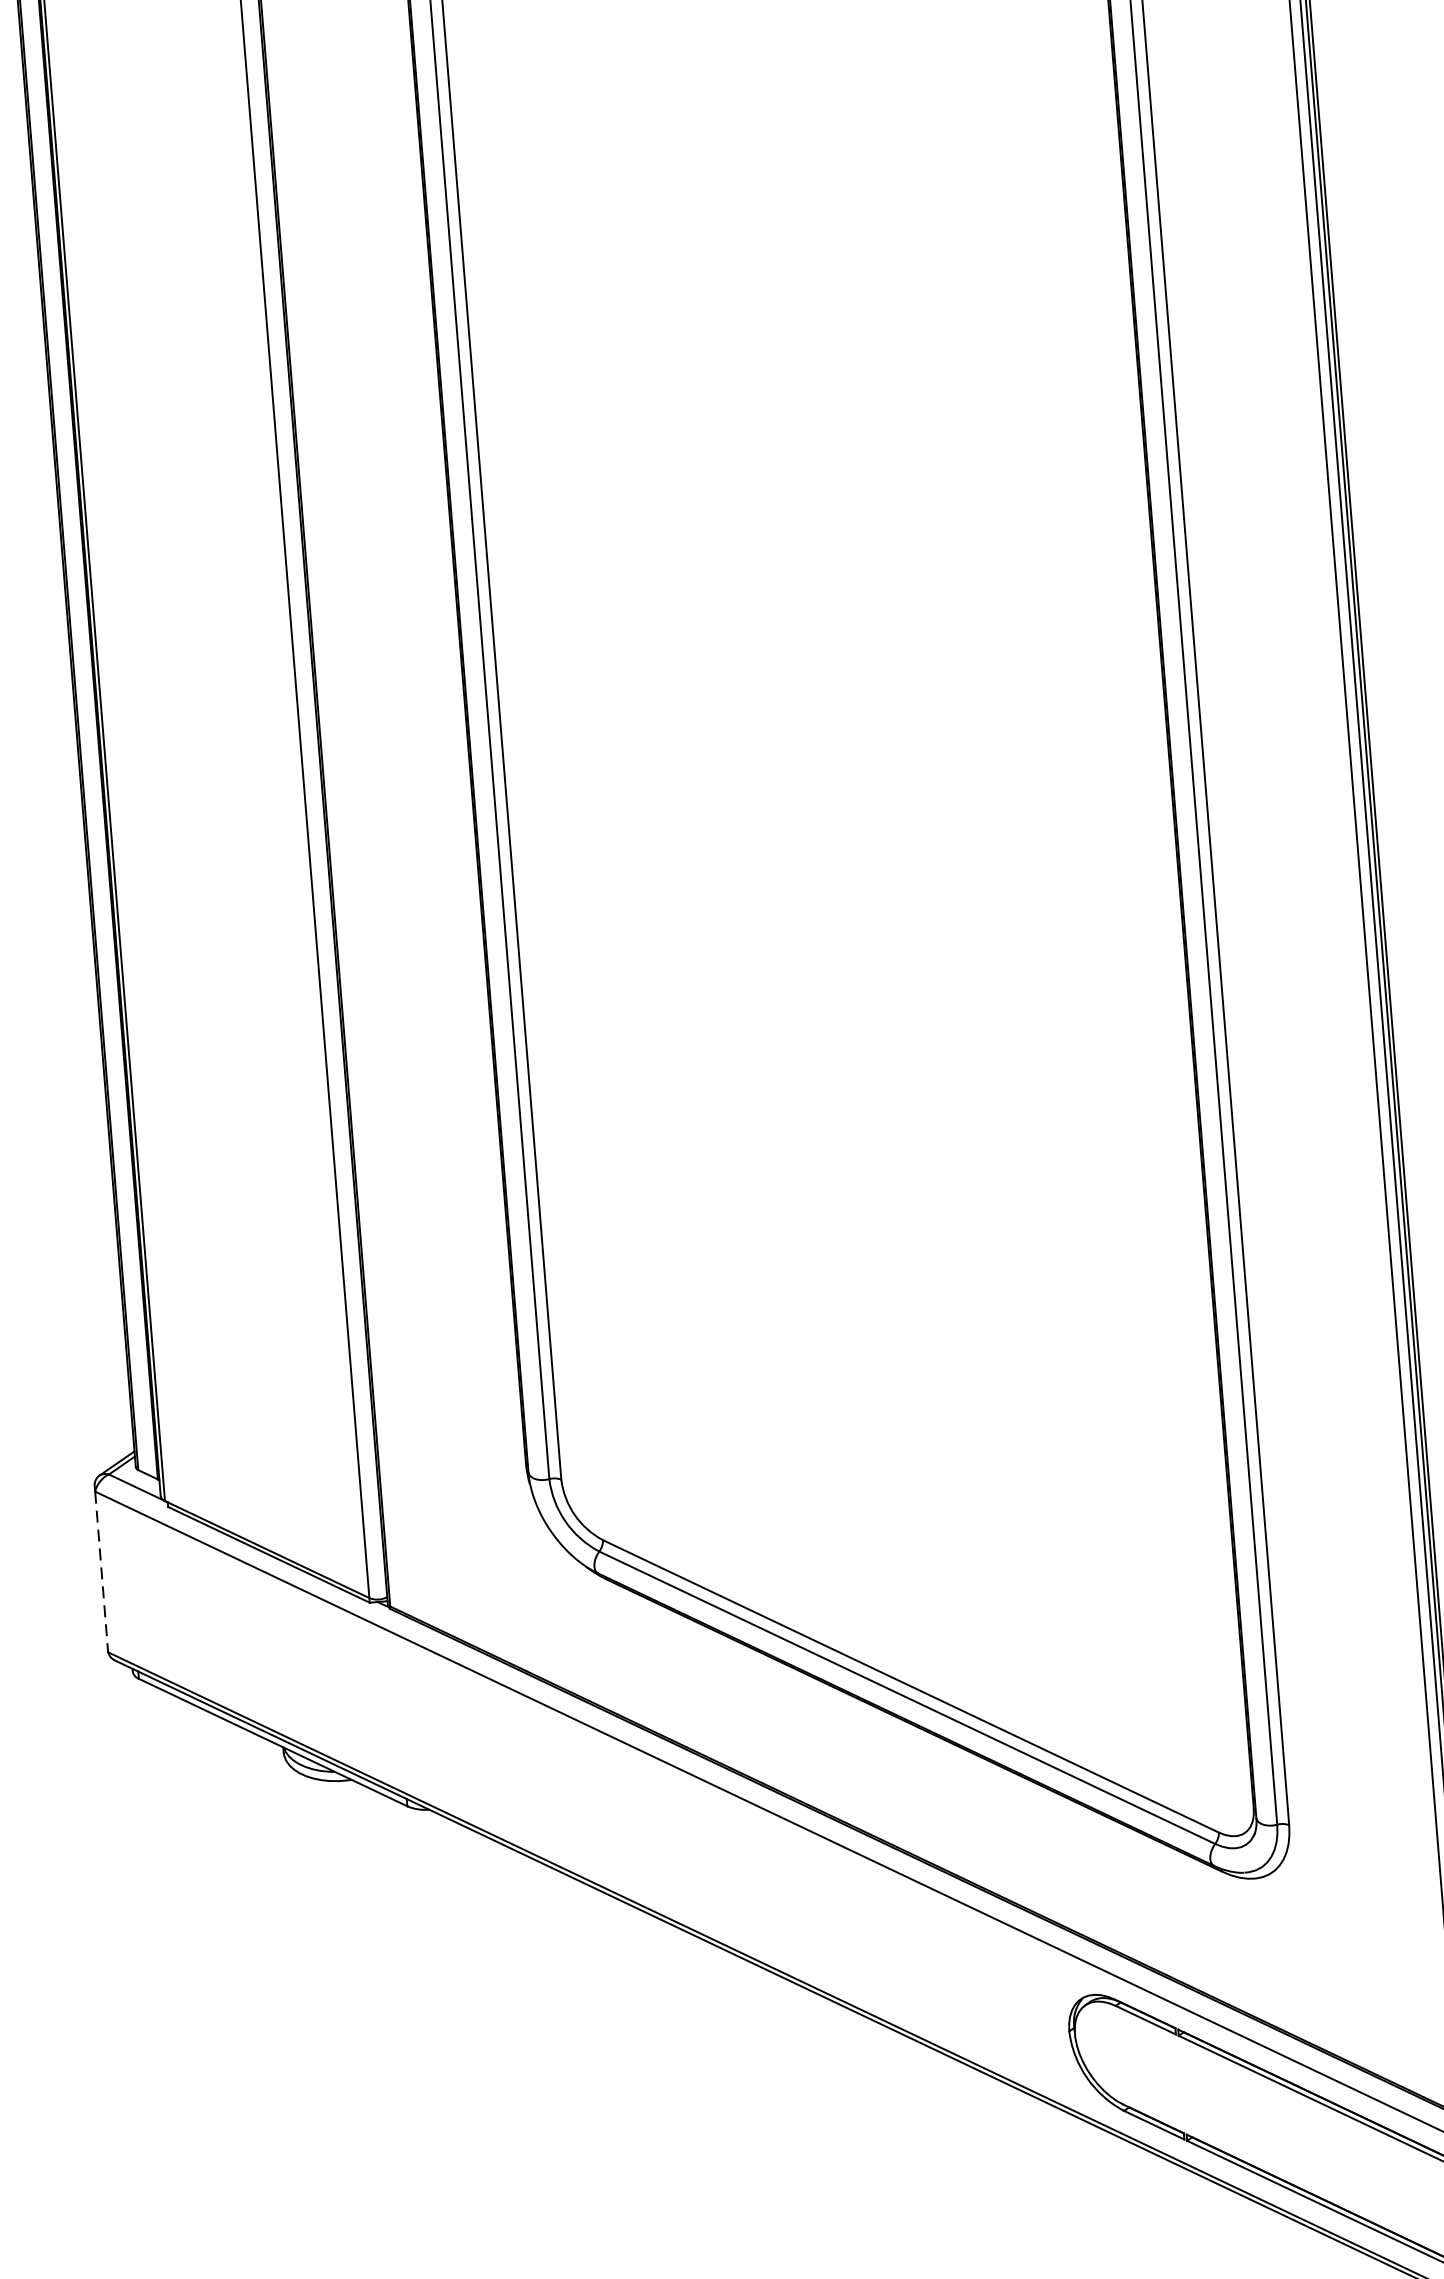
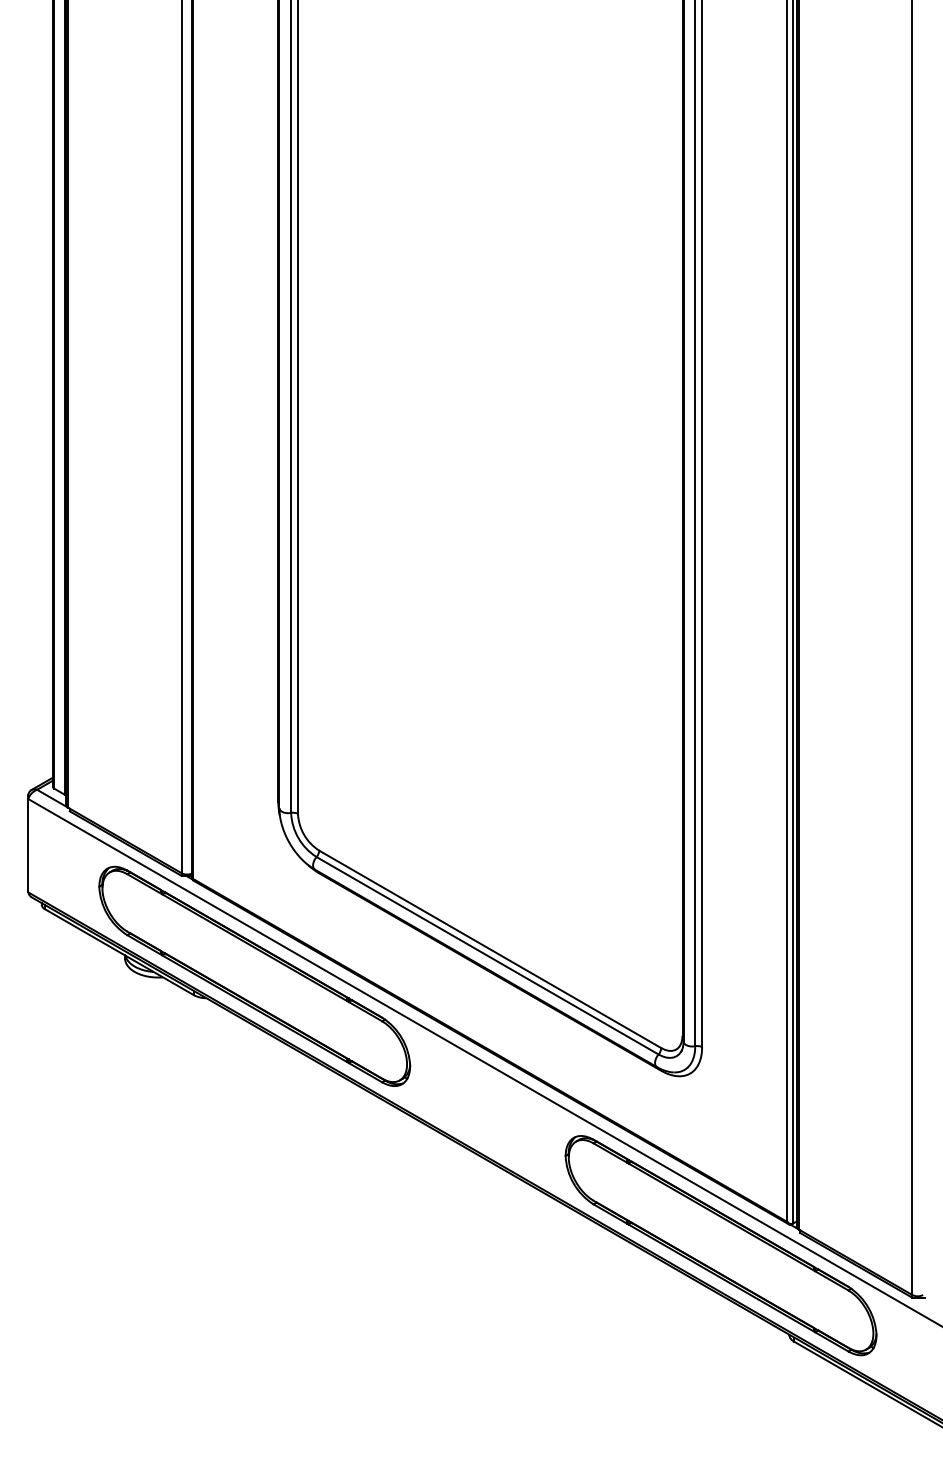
line: (101, 1571) -> (28, 845), dashed -> solid
part: (508, 1763) -> (254, 975), added

